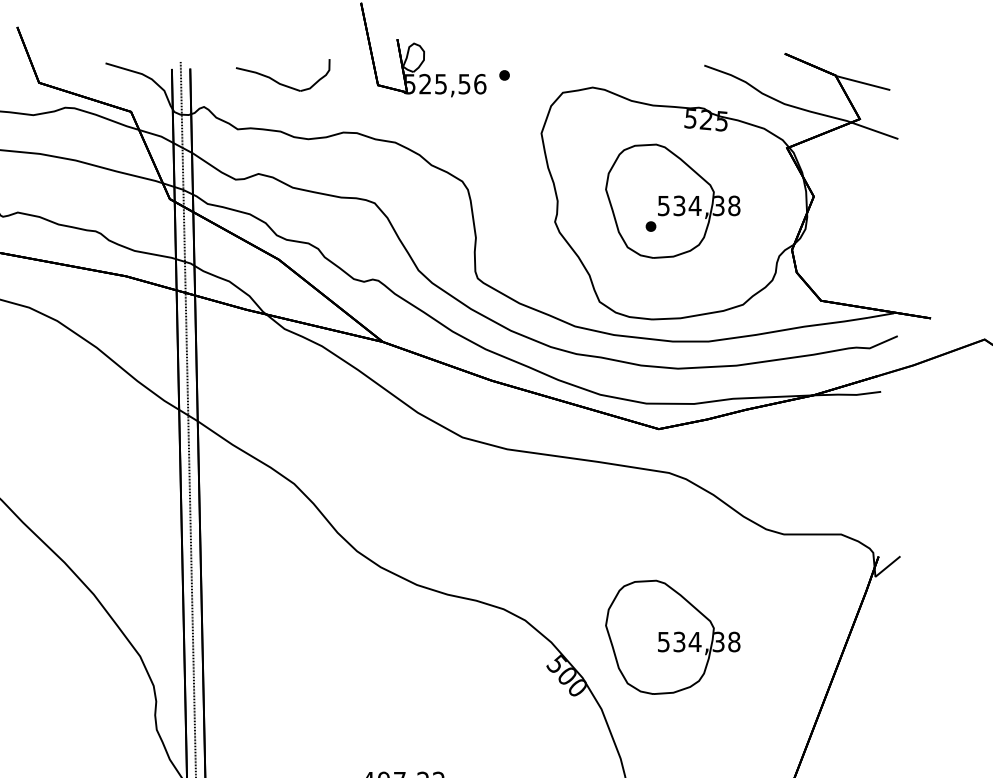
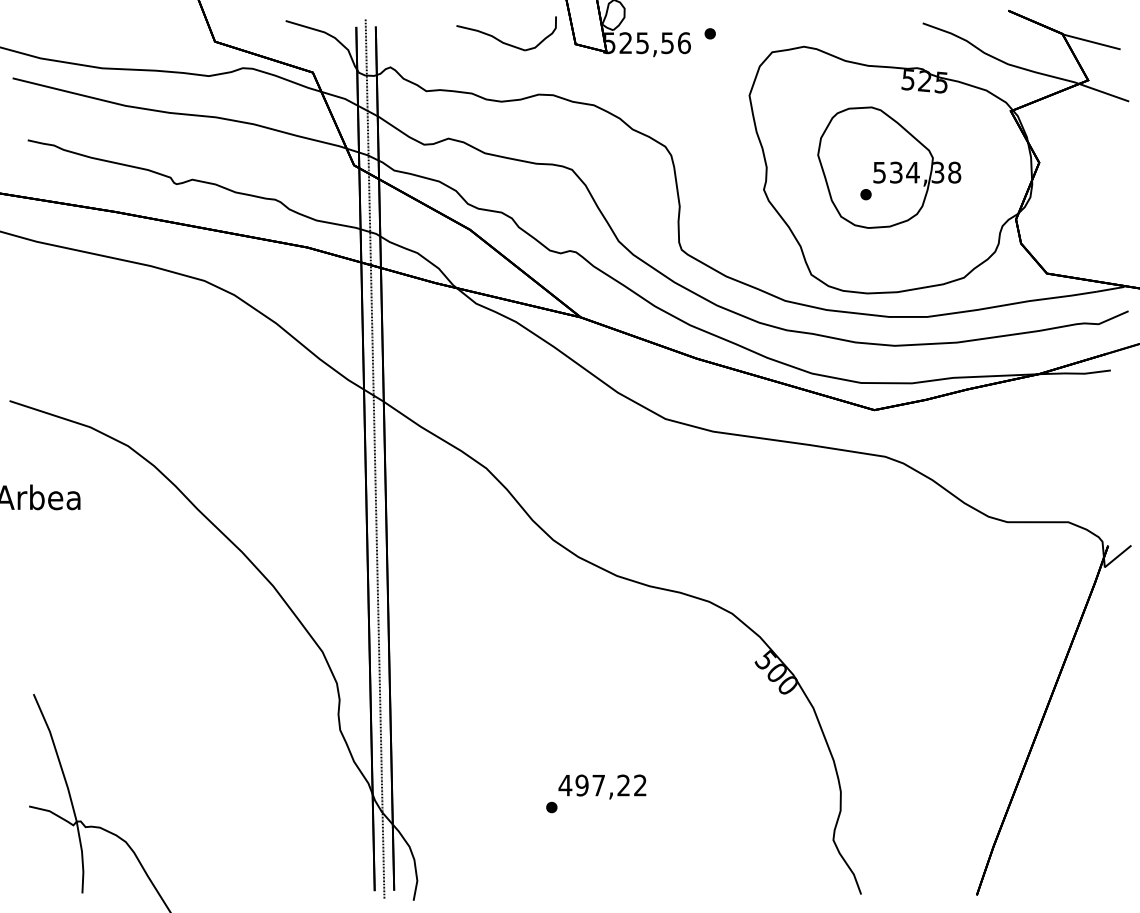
part: (278, 81) -> (501, 40), moved
part: (673, 637) -> (889, 631), removed

